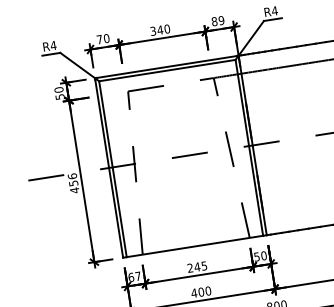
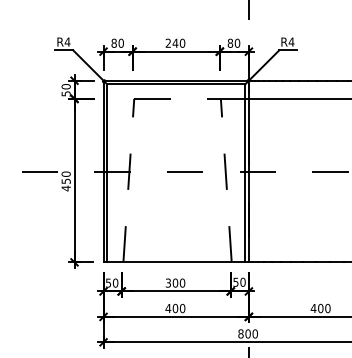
text: (220, 20) -> (236, 43), 89 -> 80
text: (152, 31) -> (167, 43), 340 -> 240
text: (98, 38) -> (113, 42), 70 -> 80
text: (71, 175) -> (65, 173), 456 -> 450
text: (197, 266) -> (175, 282), 245 -> 300
text: (134, 276) -> (111, 282), 67 -> 50

